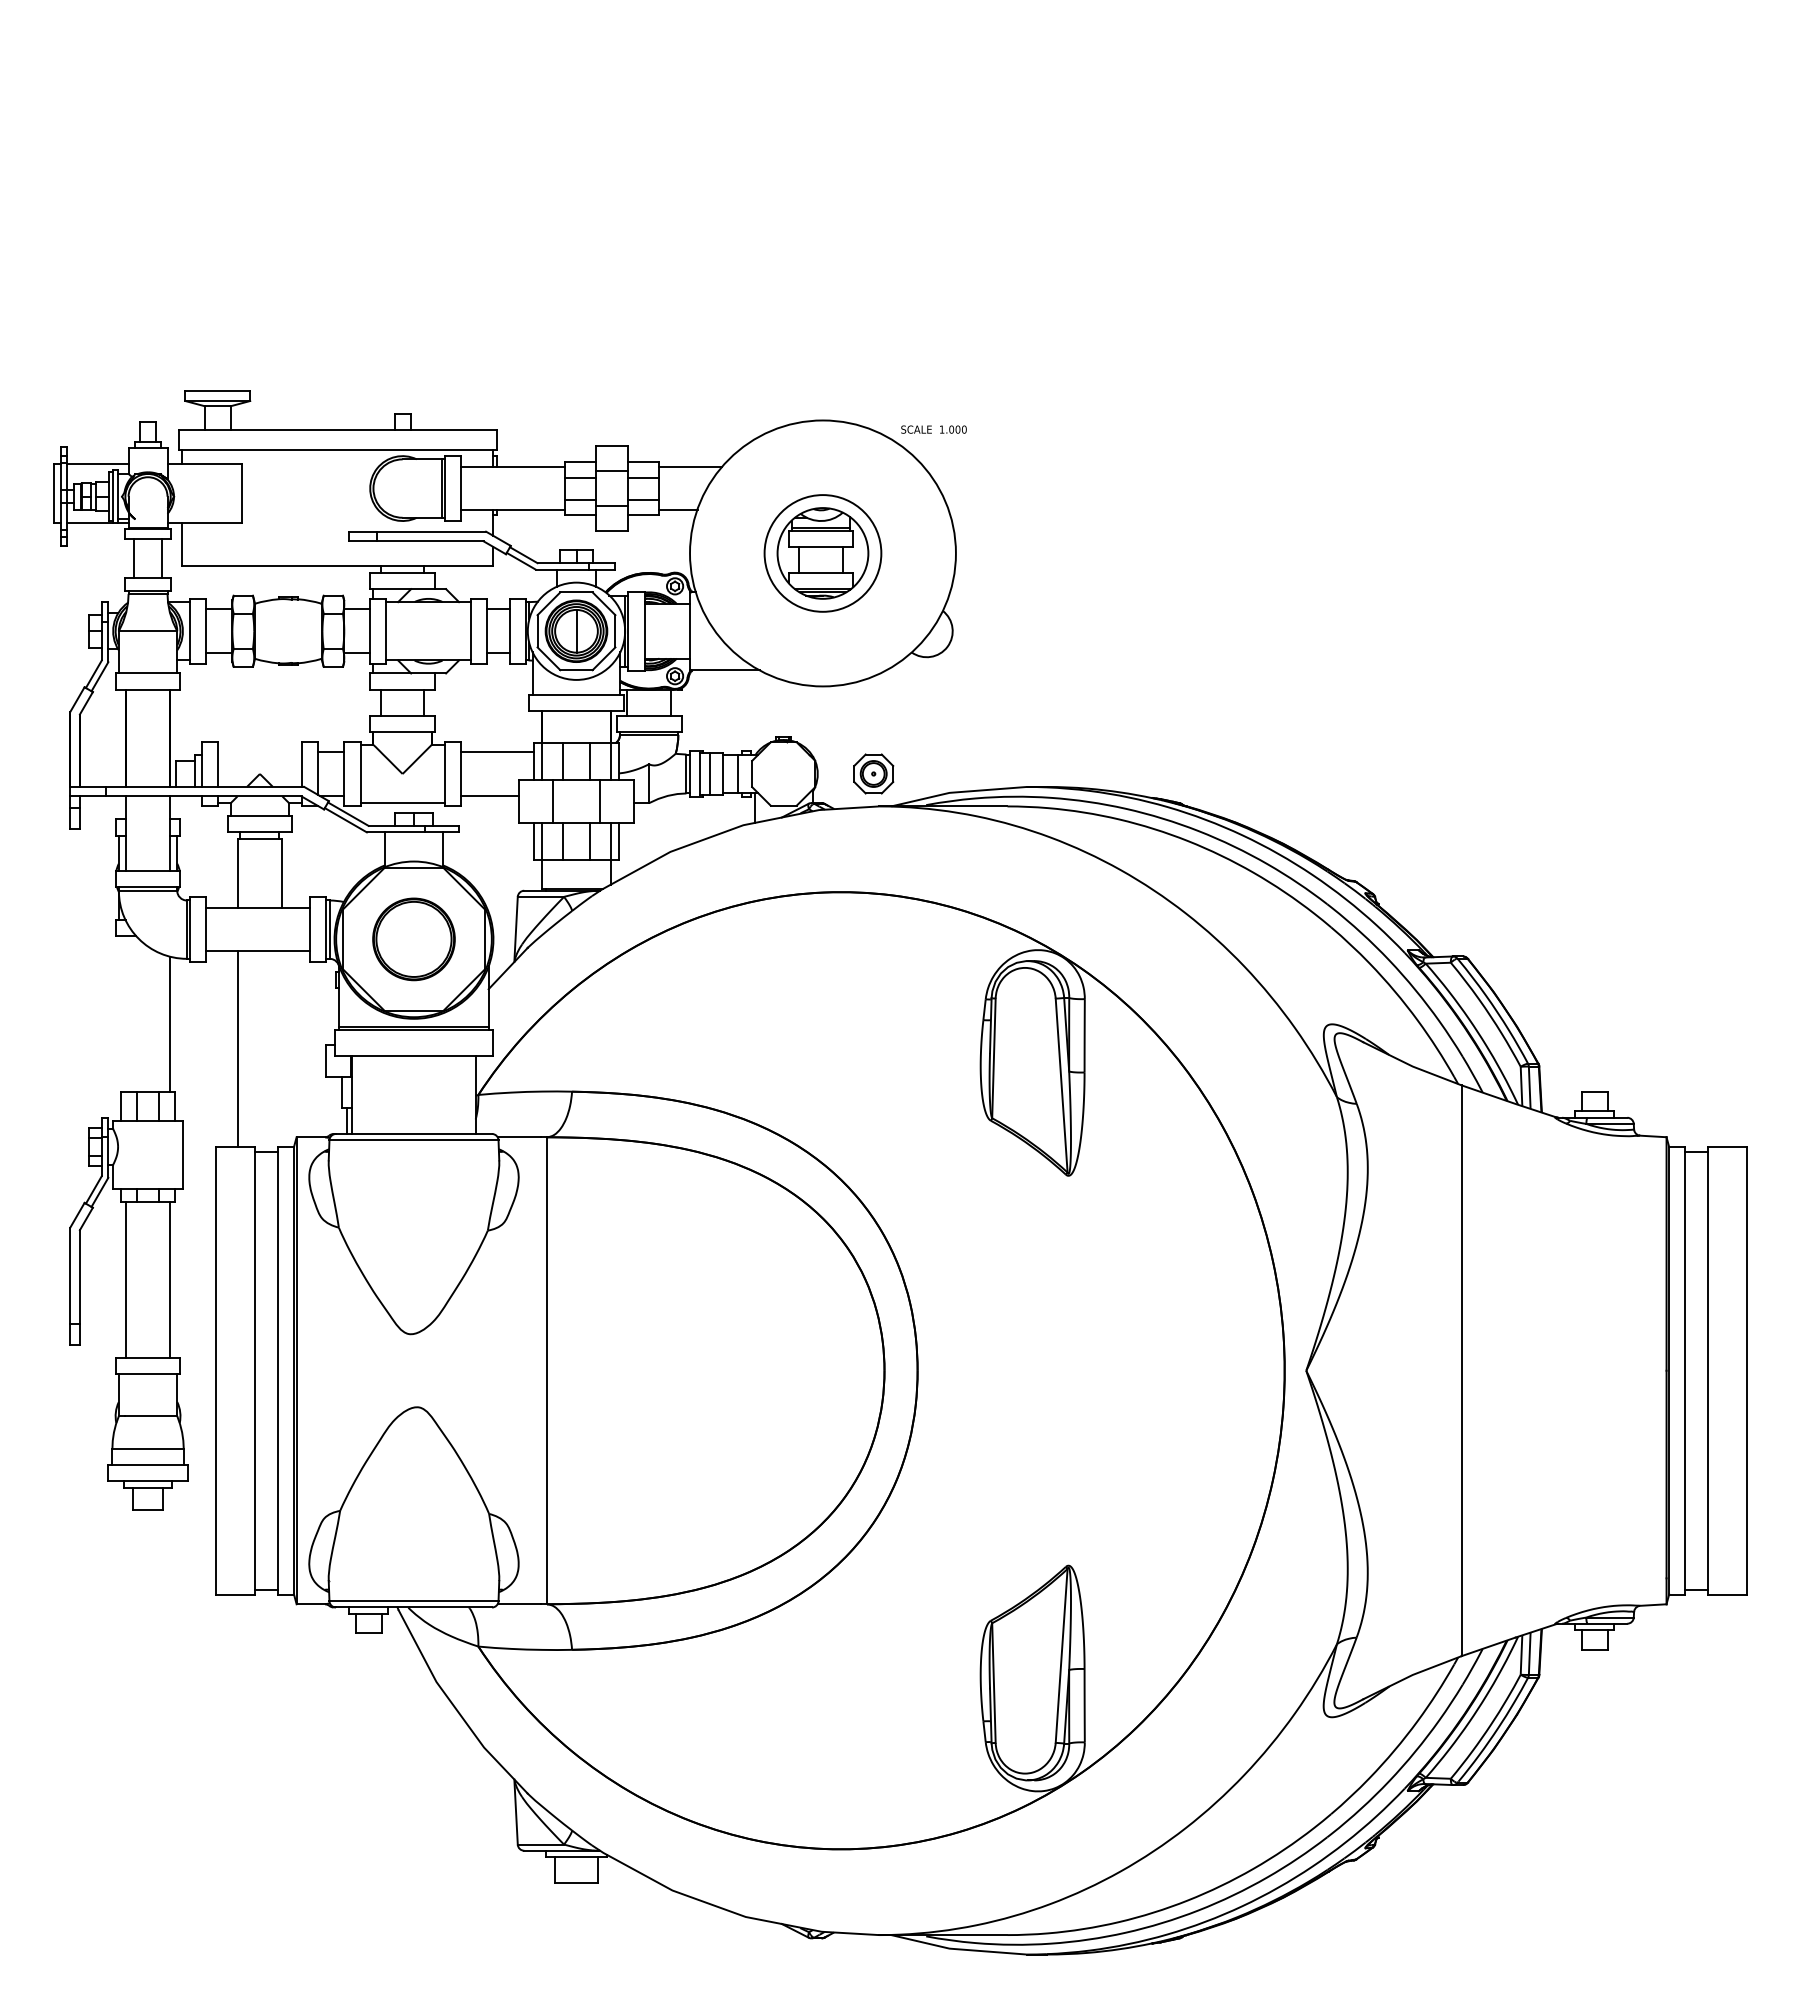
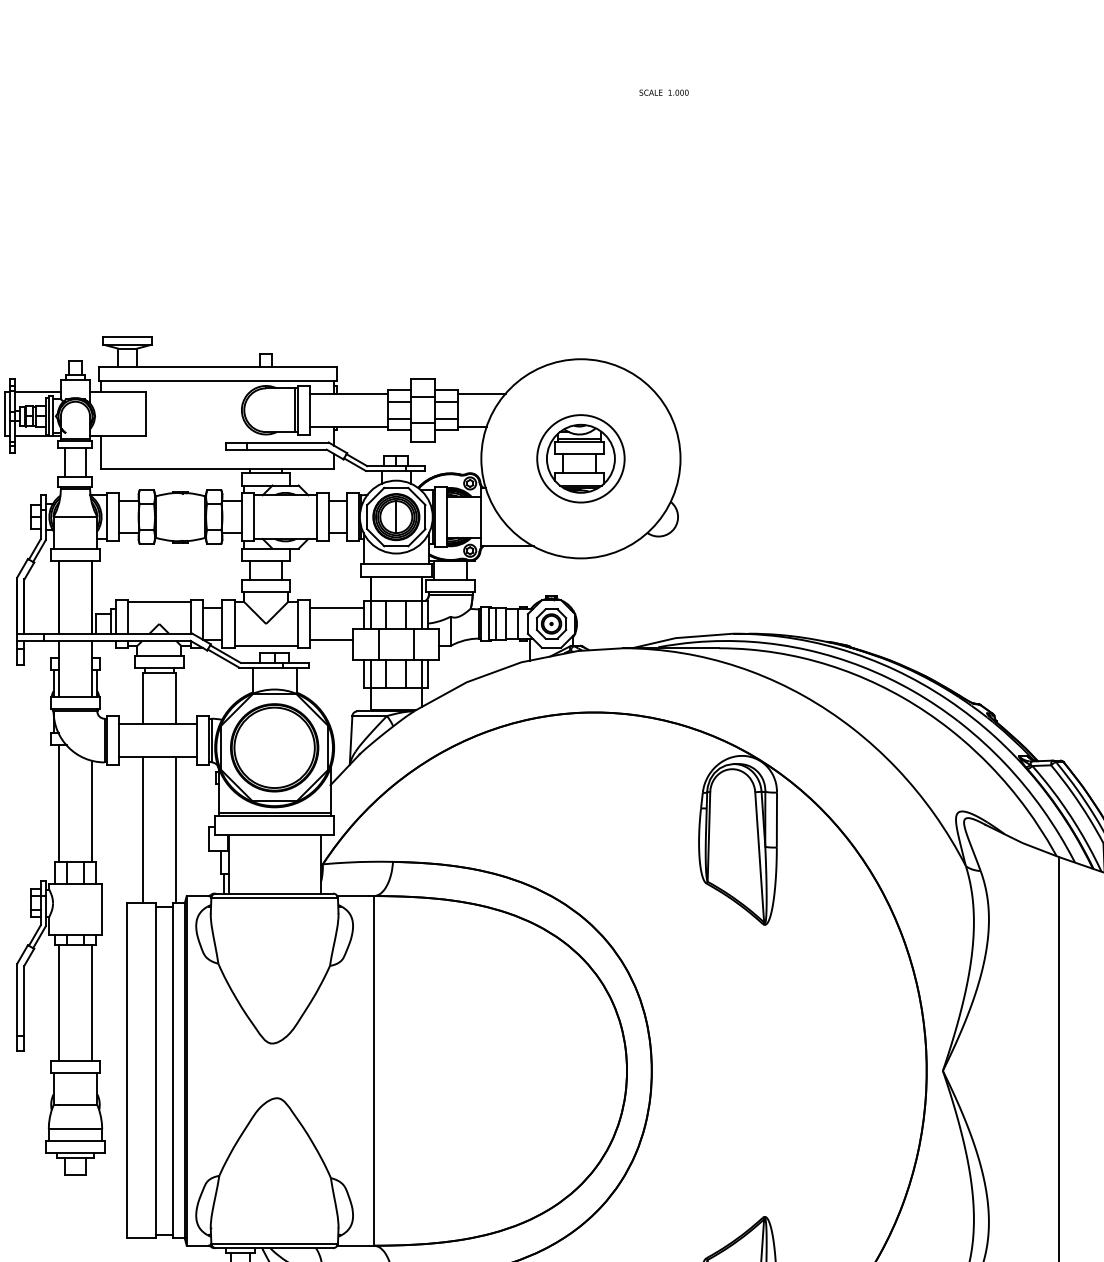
text: (933, 429) -> (663, 92), moved
line: (259, 744) -> (158, 601), added
part: (873, 773) -> (551, 623), moved
part: (413, 939) -> (274, 747), size x1.43
line: (126, 1013) -> (59, 803), added
line: (281, 1048) -> (175, 829), added

